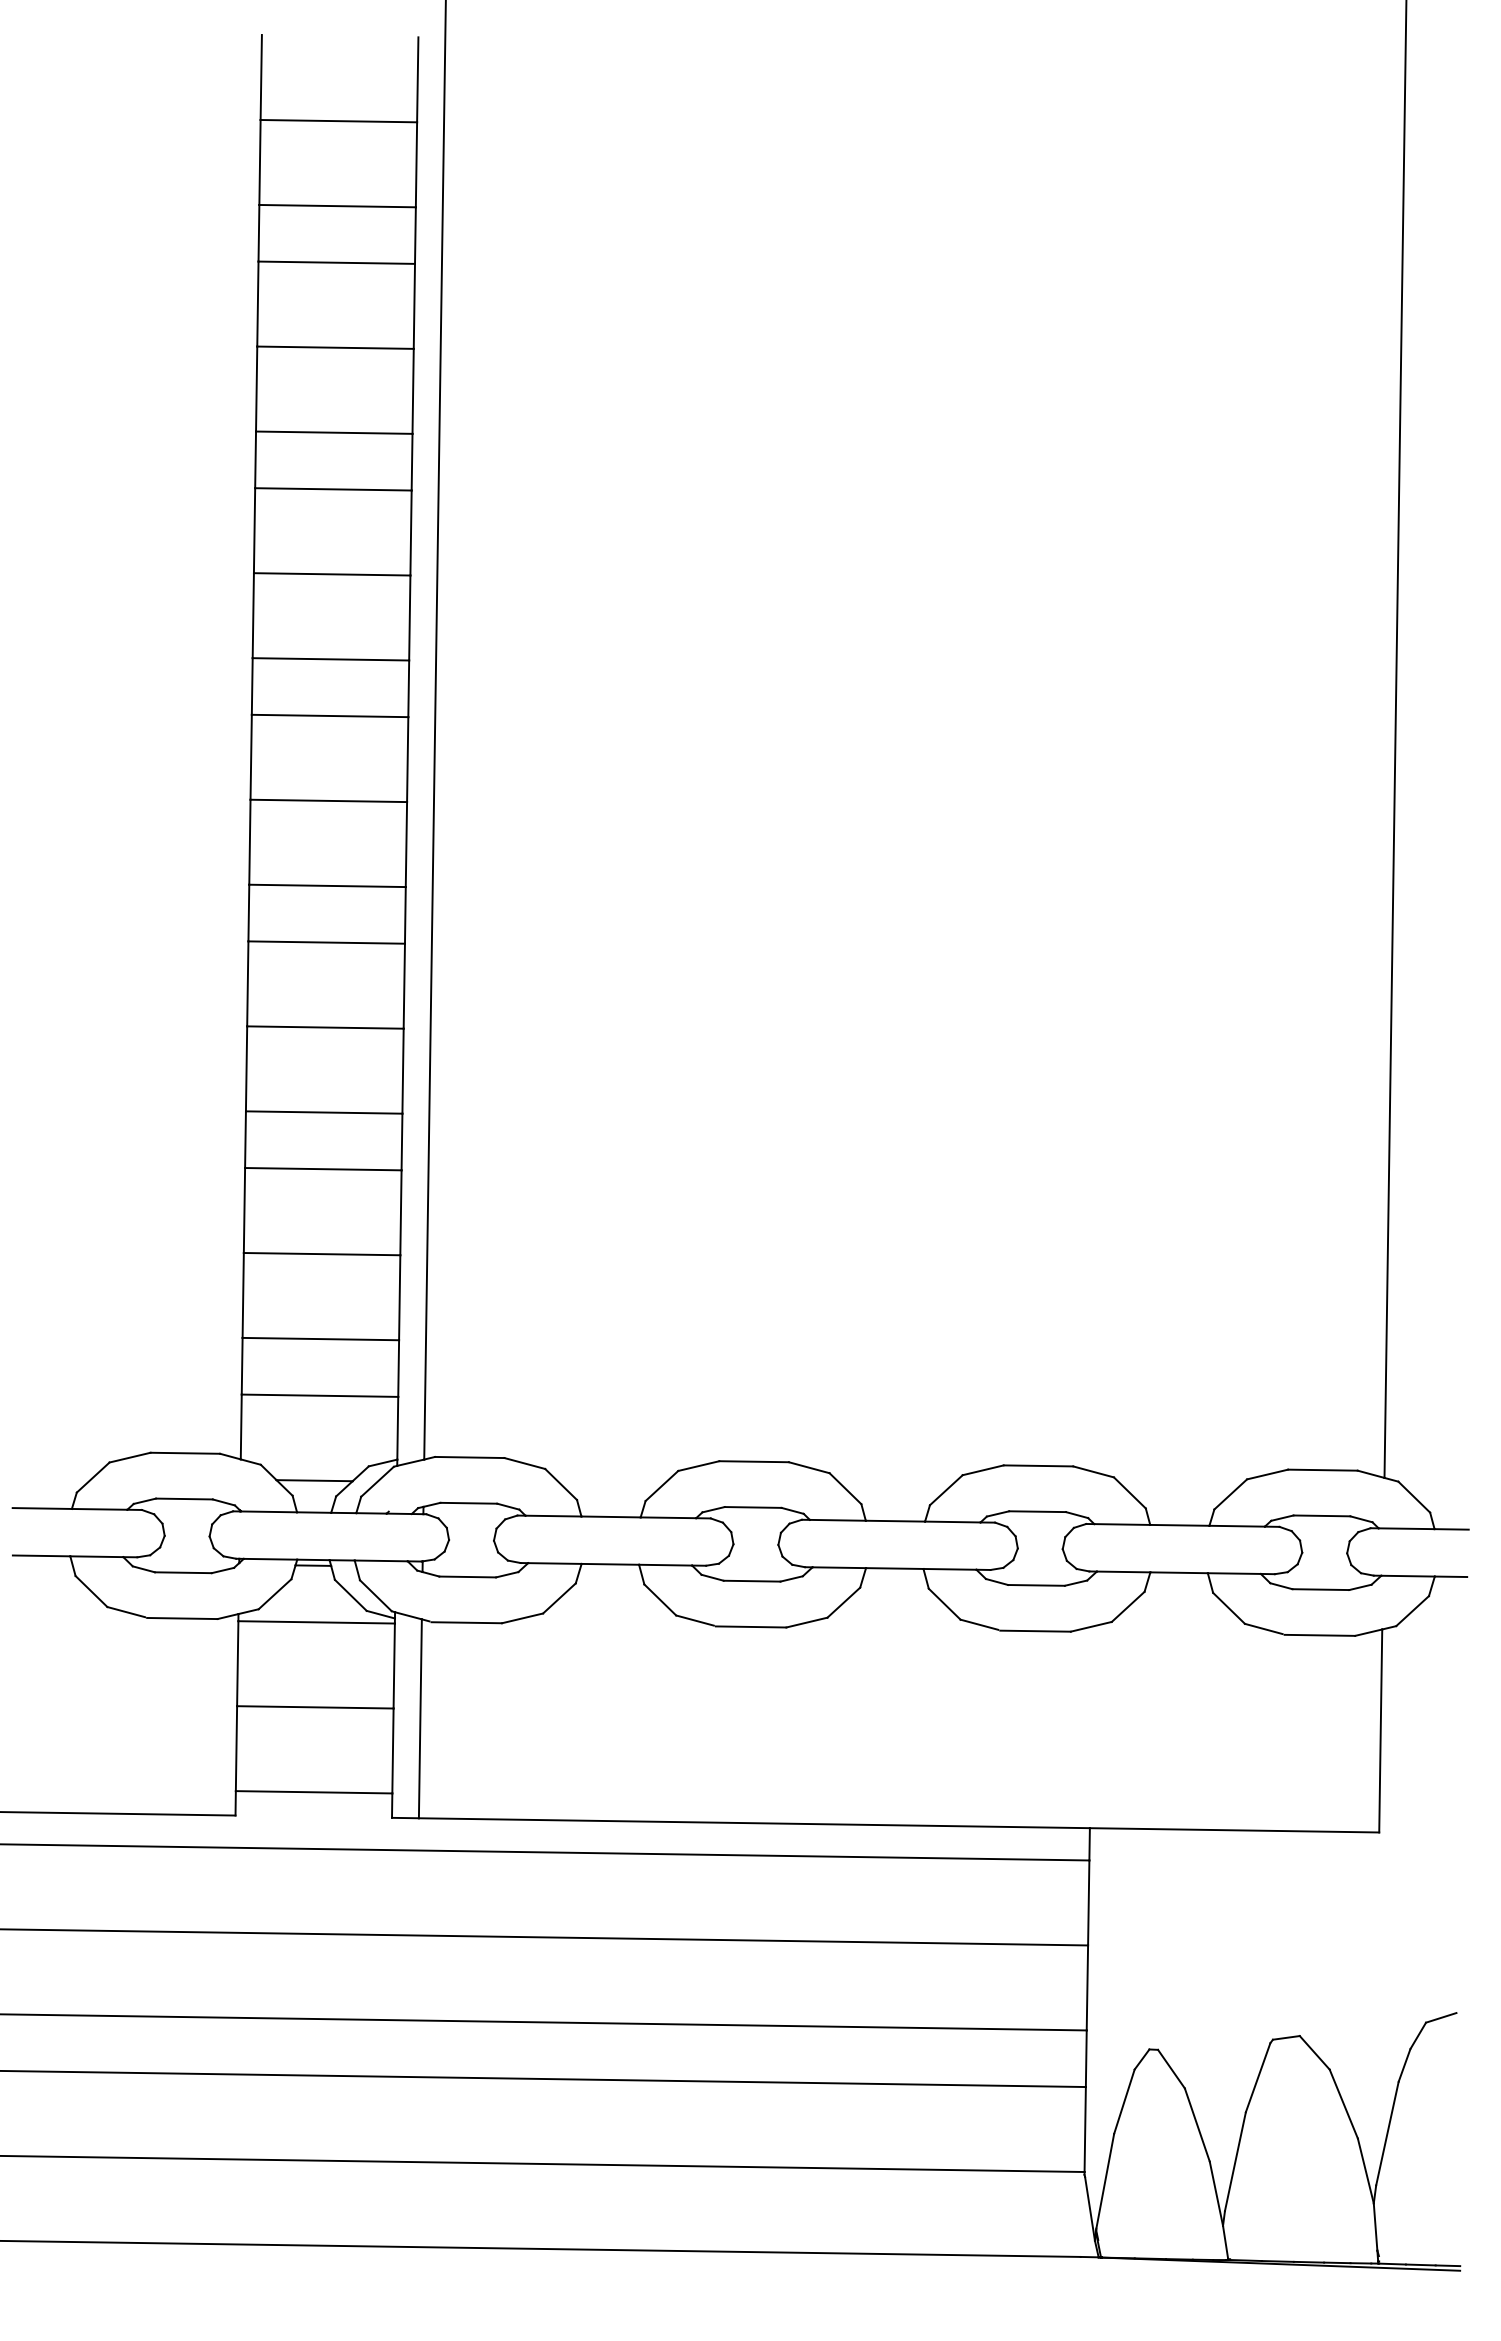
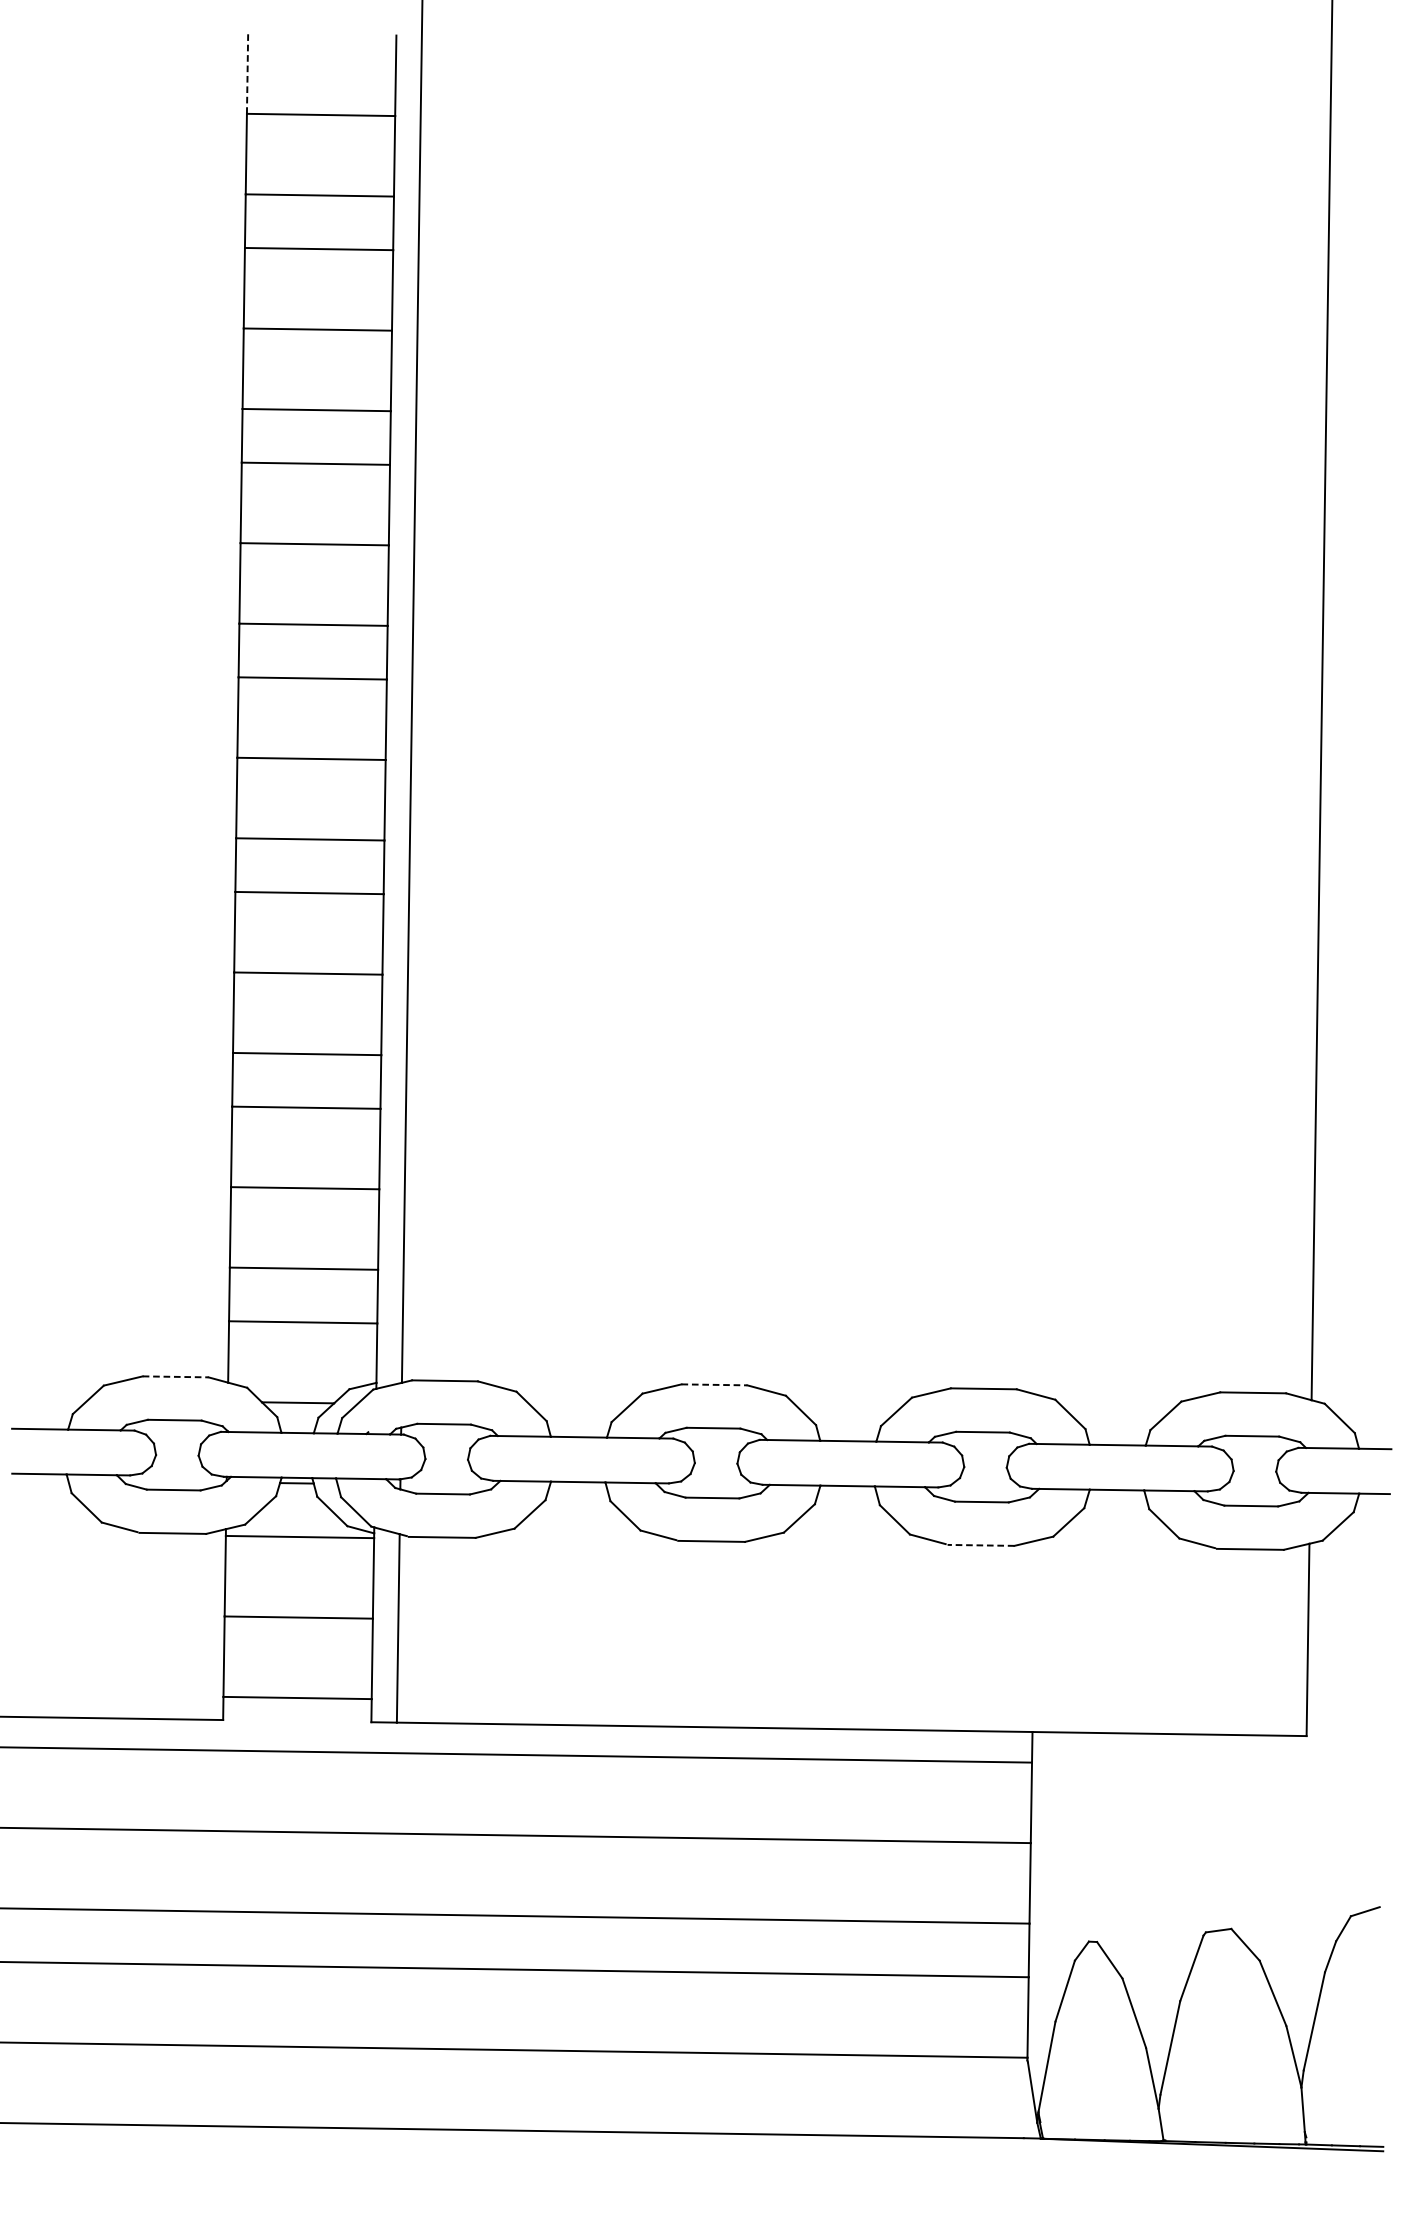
line: (261, 77) -> (247, 73), solid -> dashed
line: (185, 1453) -> (175, 1377), solid -> dashed
line: (754, 1461) -> (714, 1384), solid -> dashed
line: (1035, 1631) -> (980, 1545), solid -> dashed

